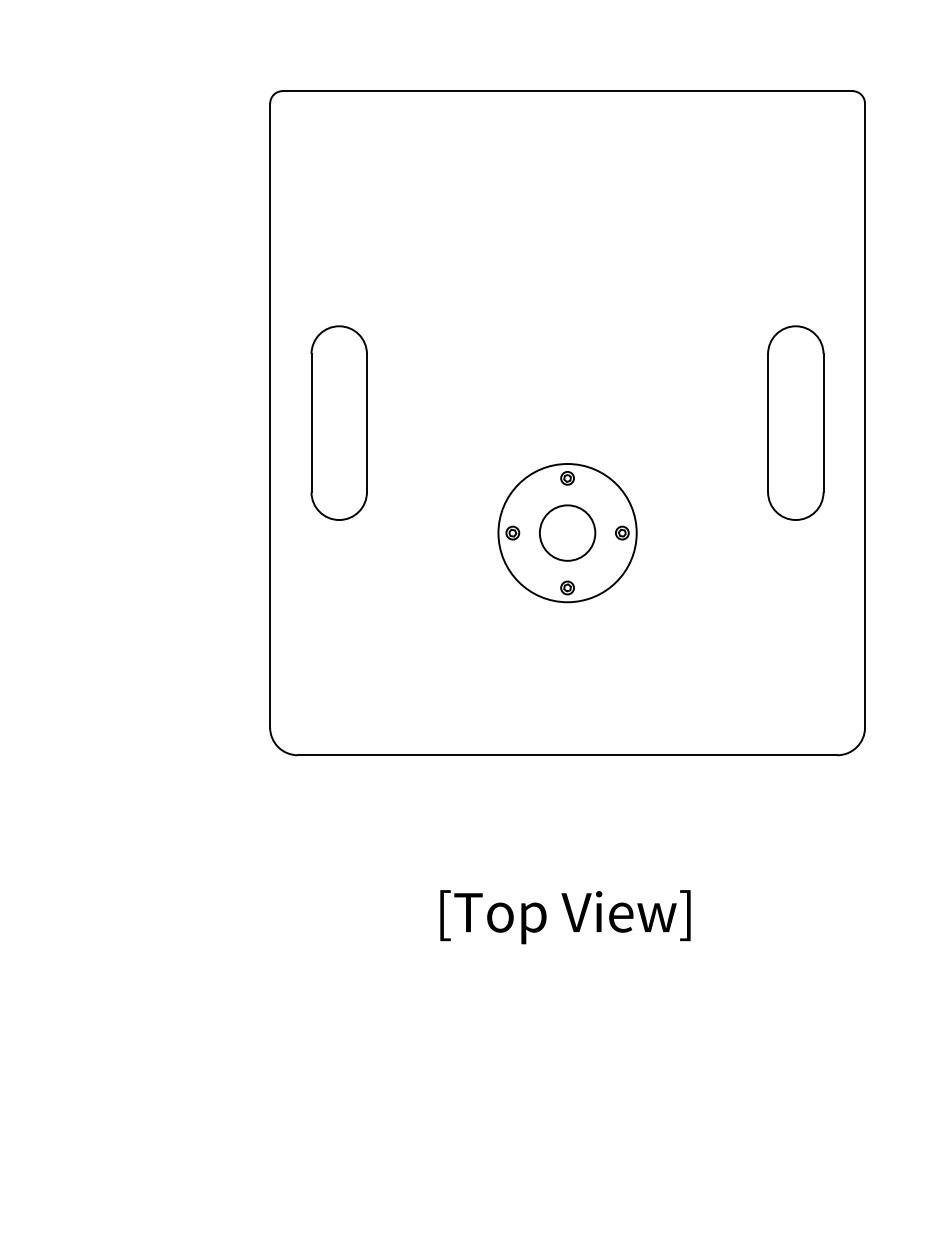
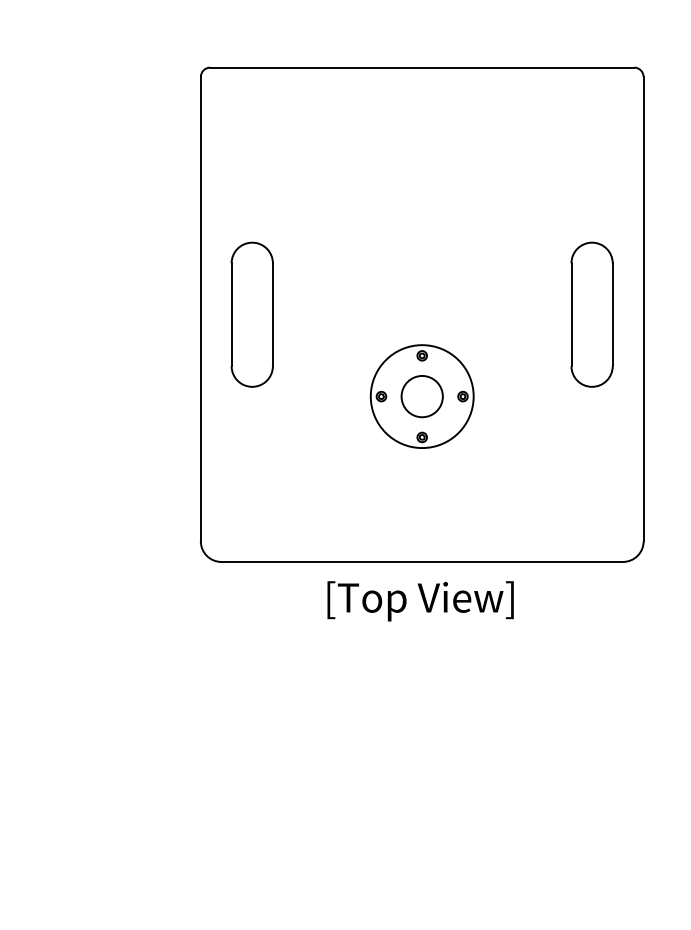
text: (565, 917) -> (420, 601), moved

